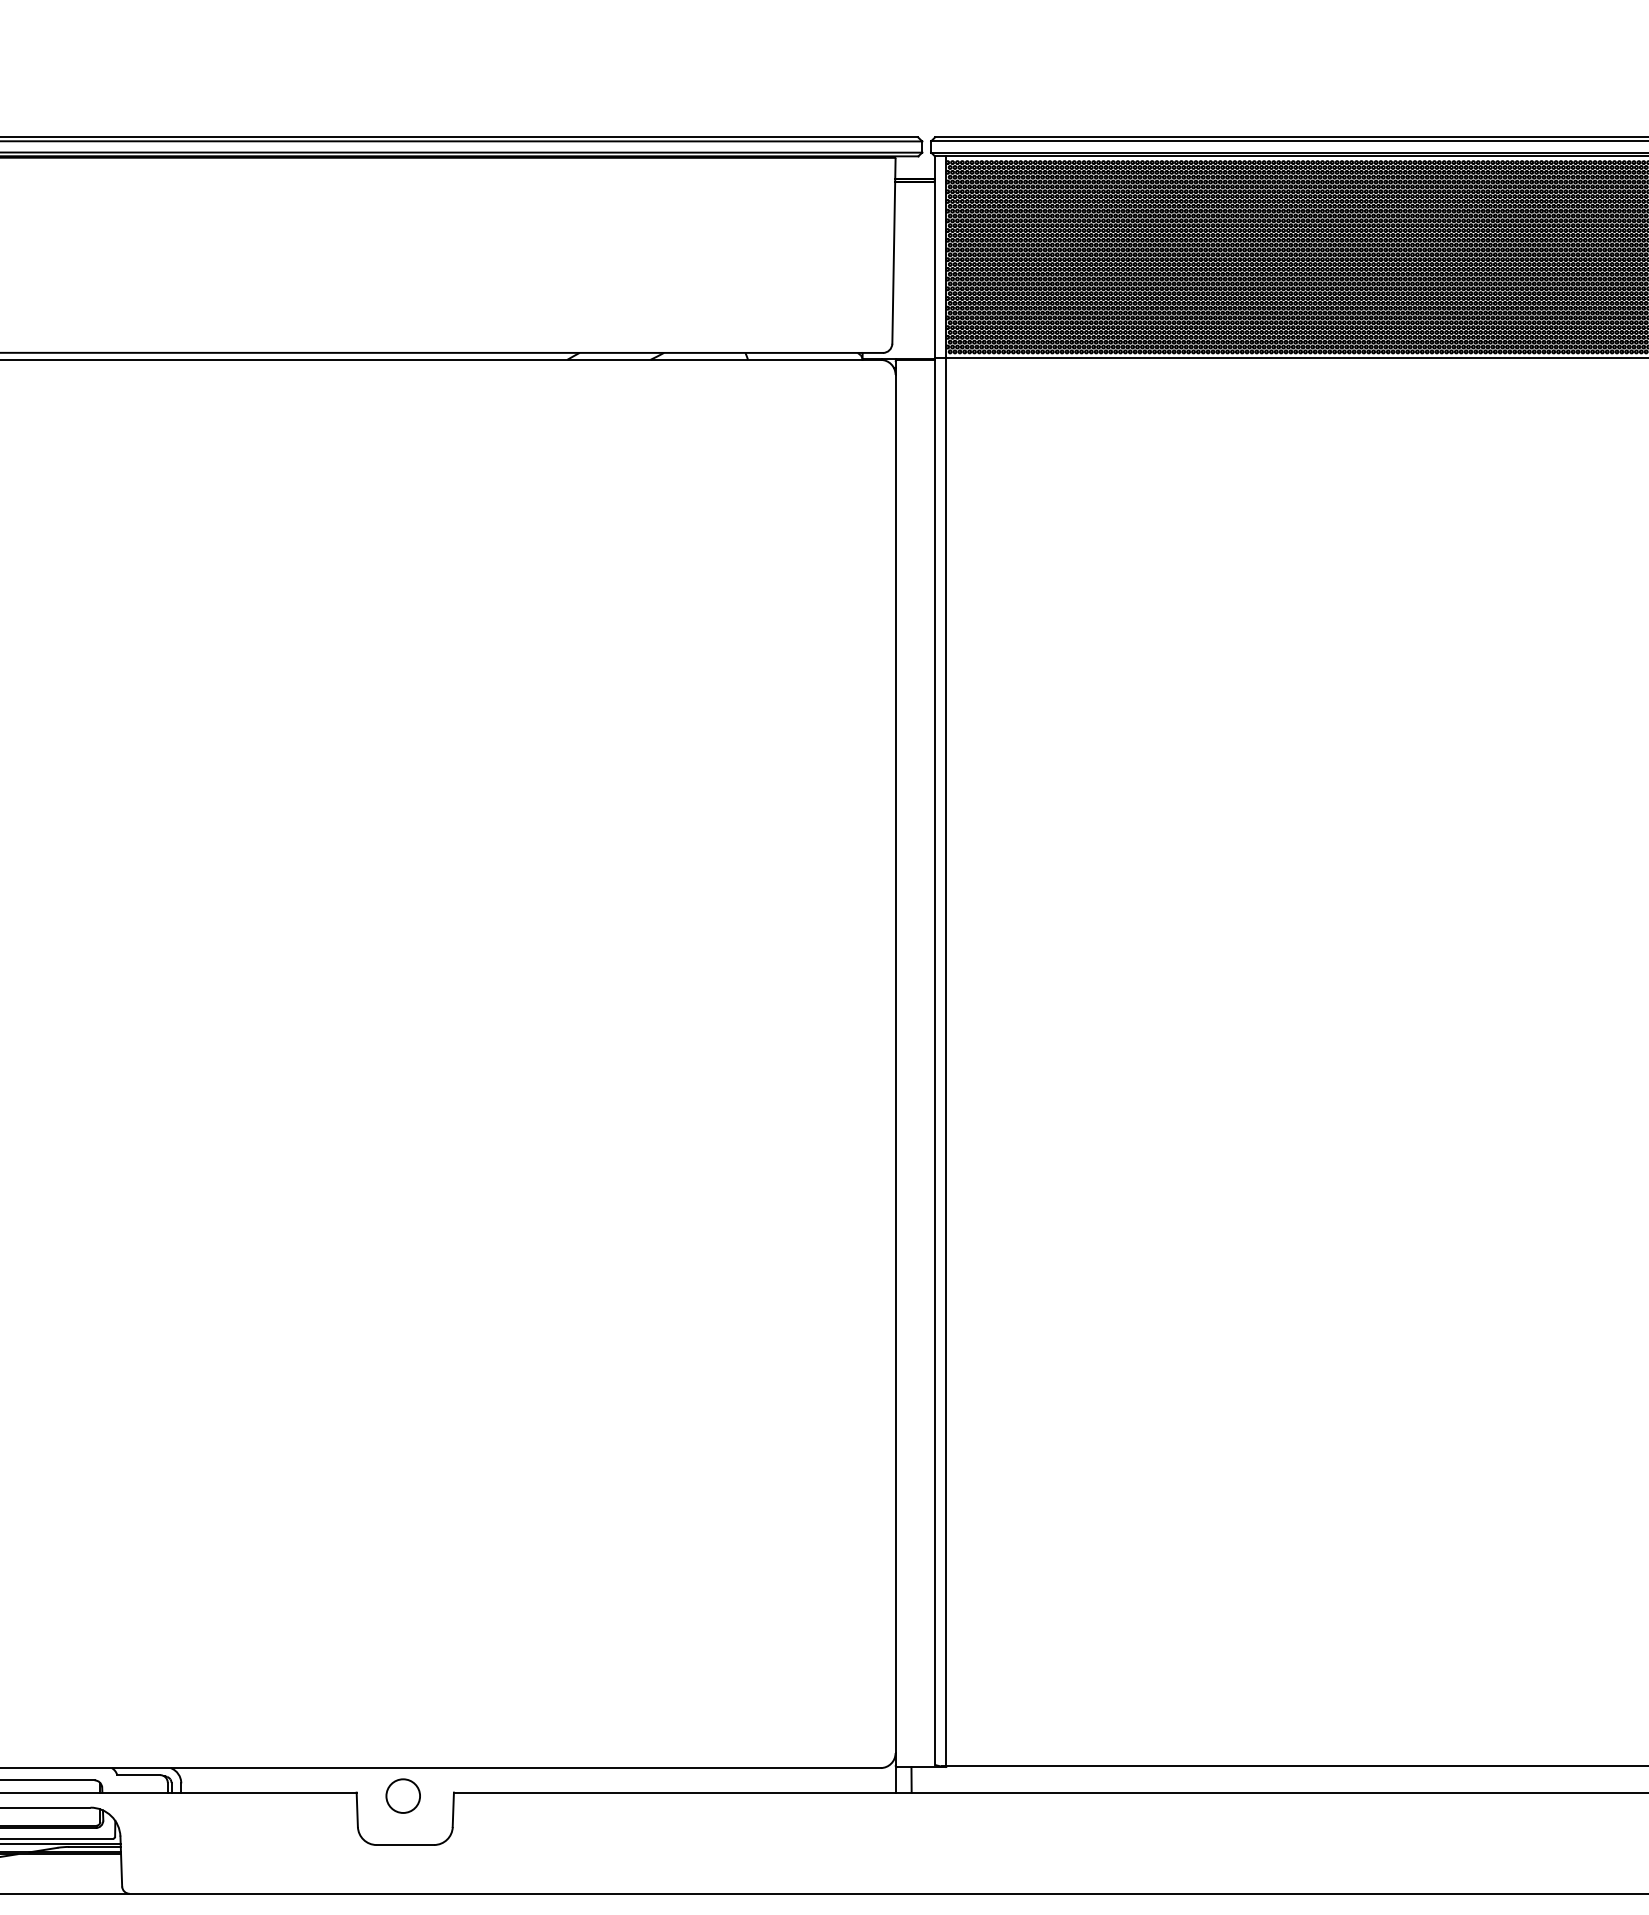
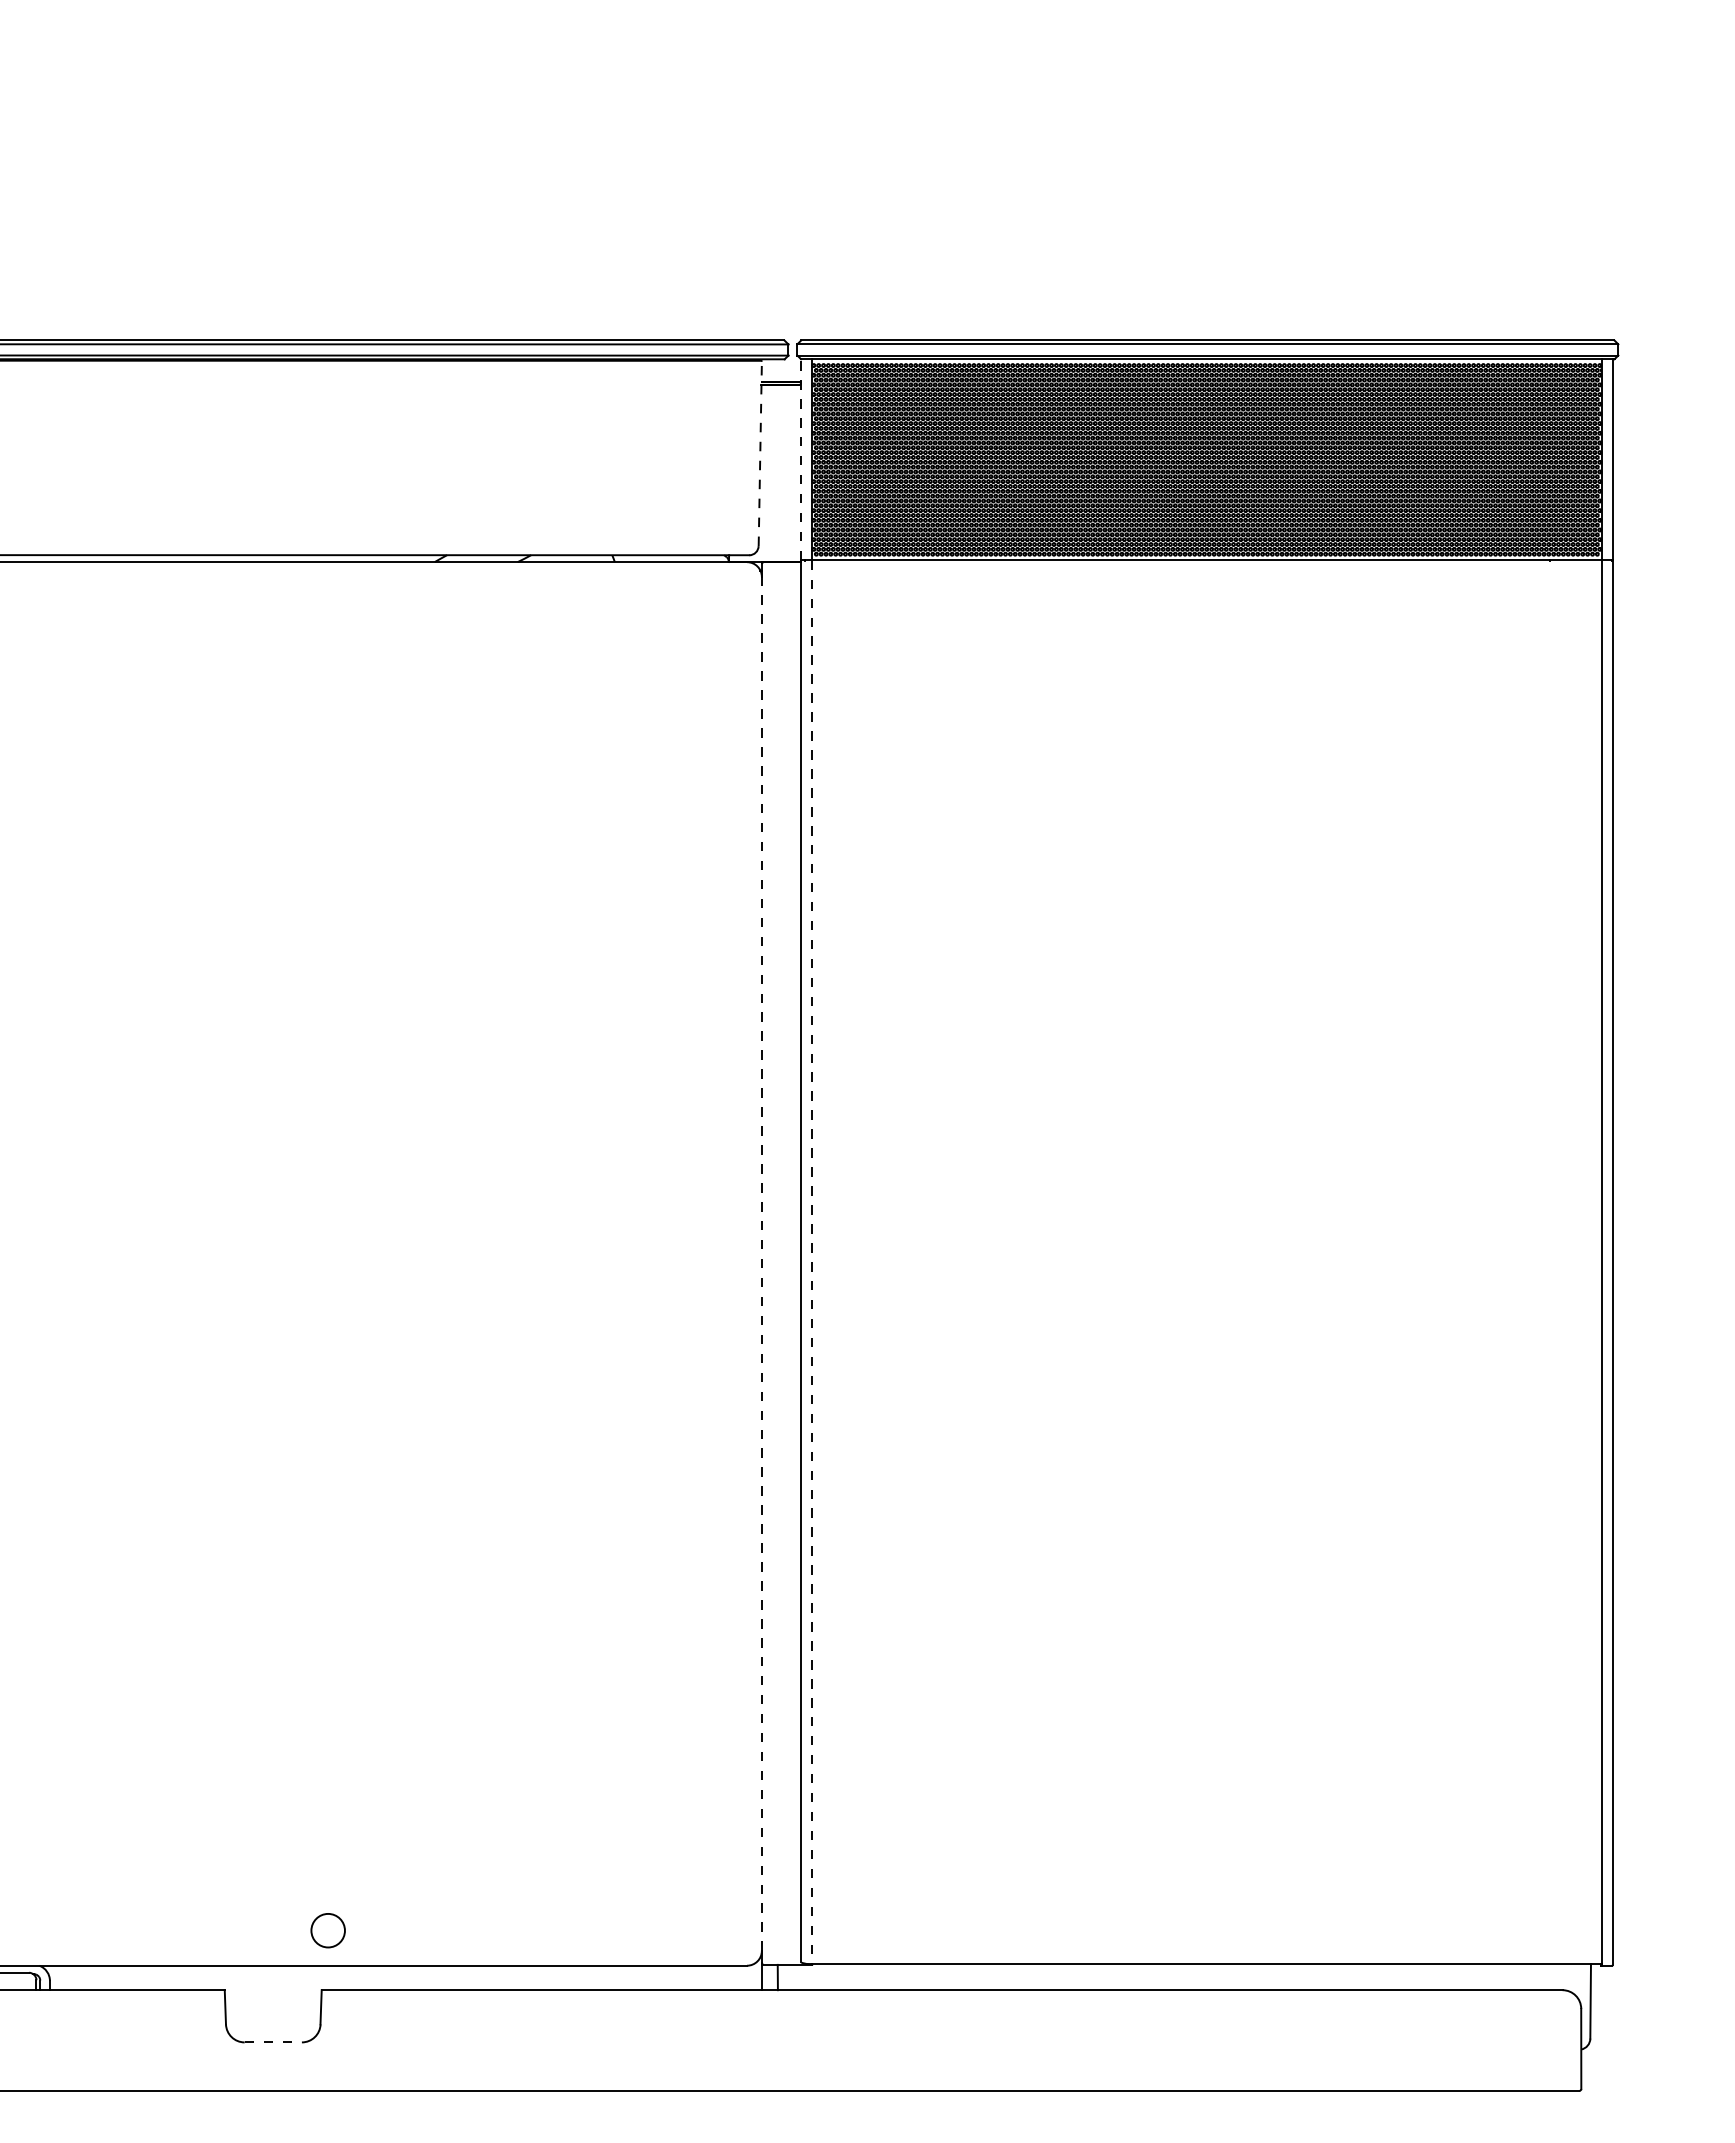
line: (894, 250) -> (760, 453), solid -> dashed
line: (935, 256) -> (801, 459), solid -> dashed
line: (946, 1062) -> (812, 1262), solid -> dashed
line: (895, 1063) -> (761, 1263), solid -> dashed
circle: (402, 1795) -> (327, 1930), moved
line: (405, 1845) -> (273, 2042), solid -> dashed

